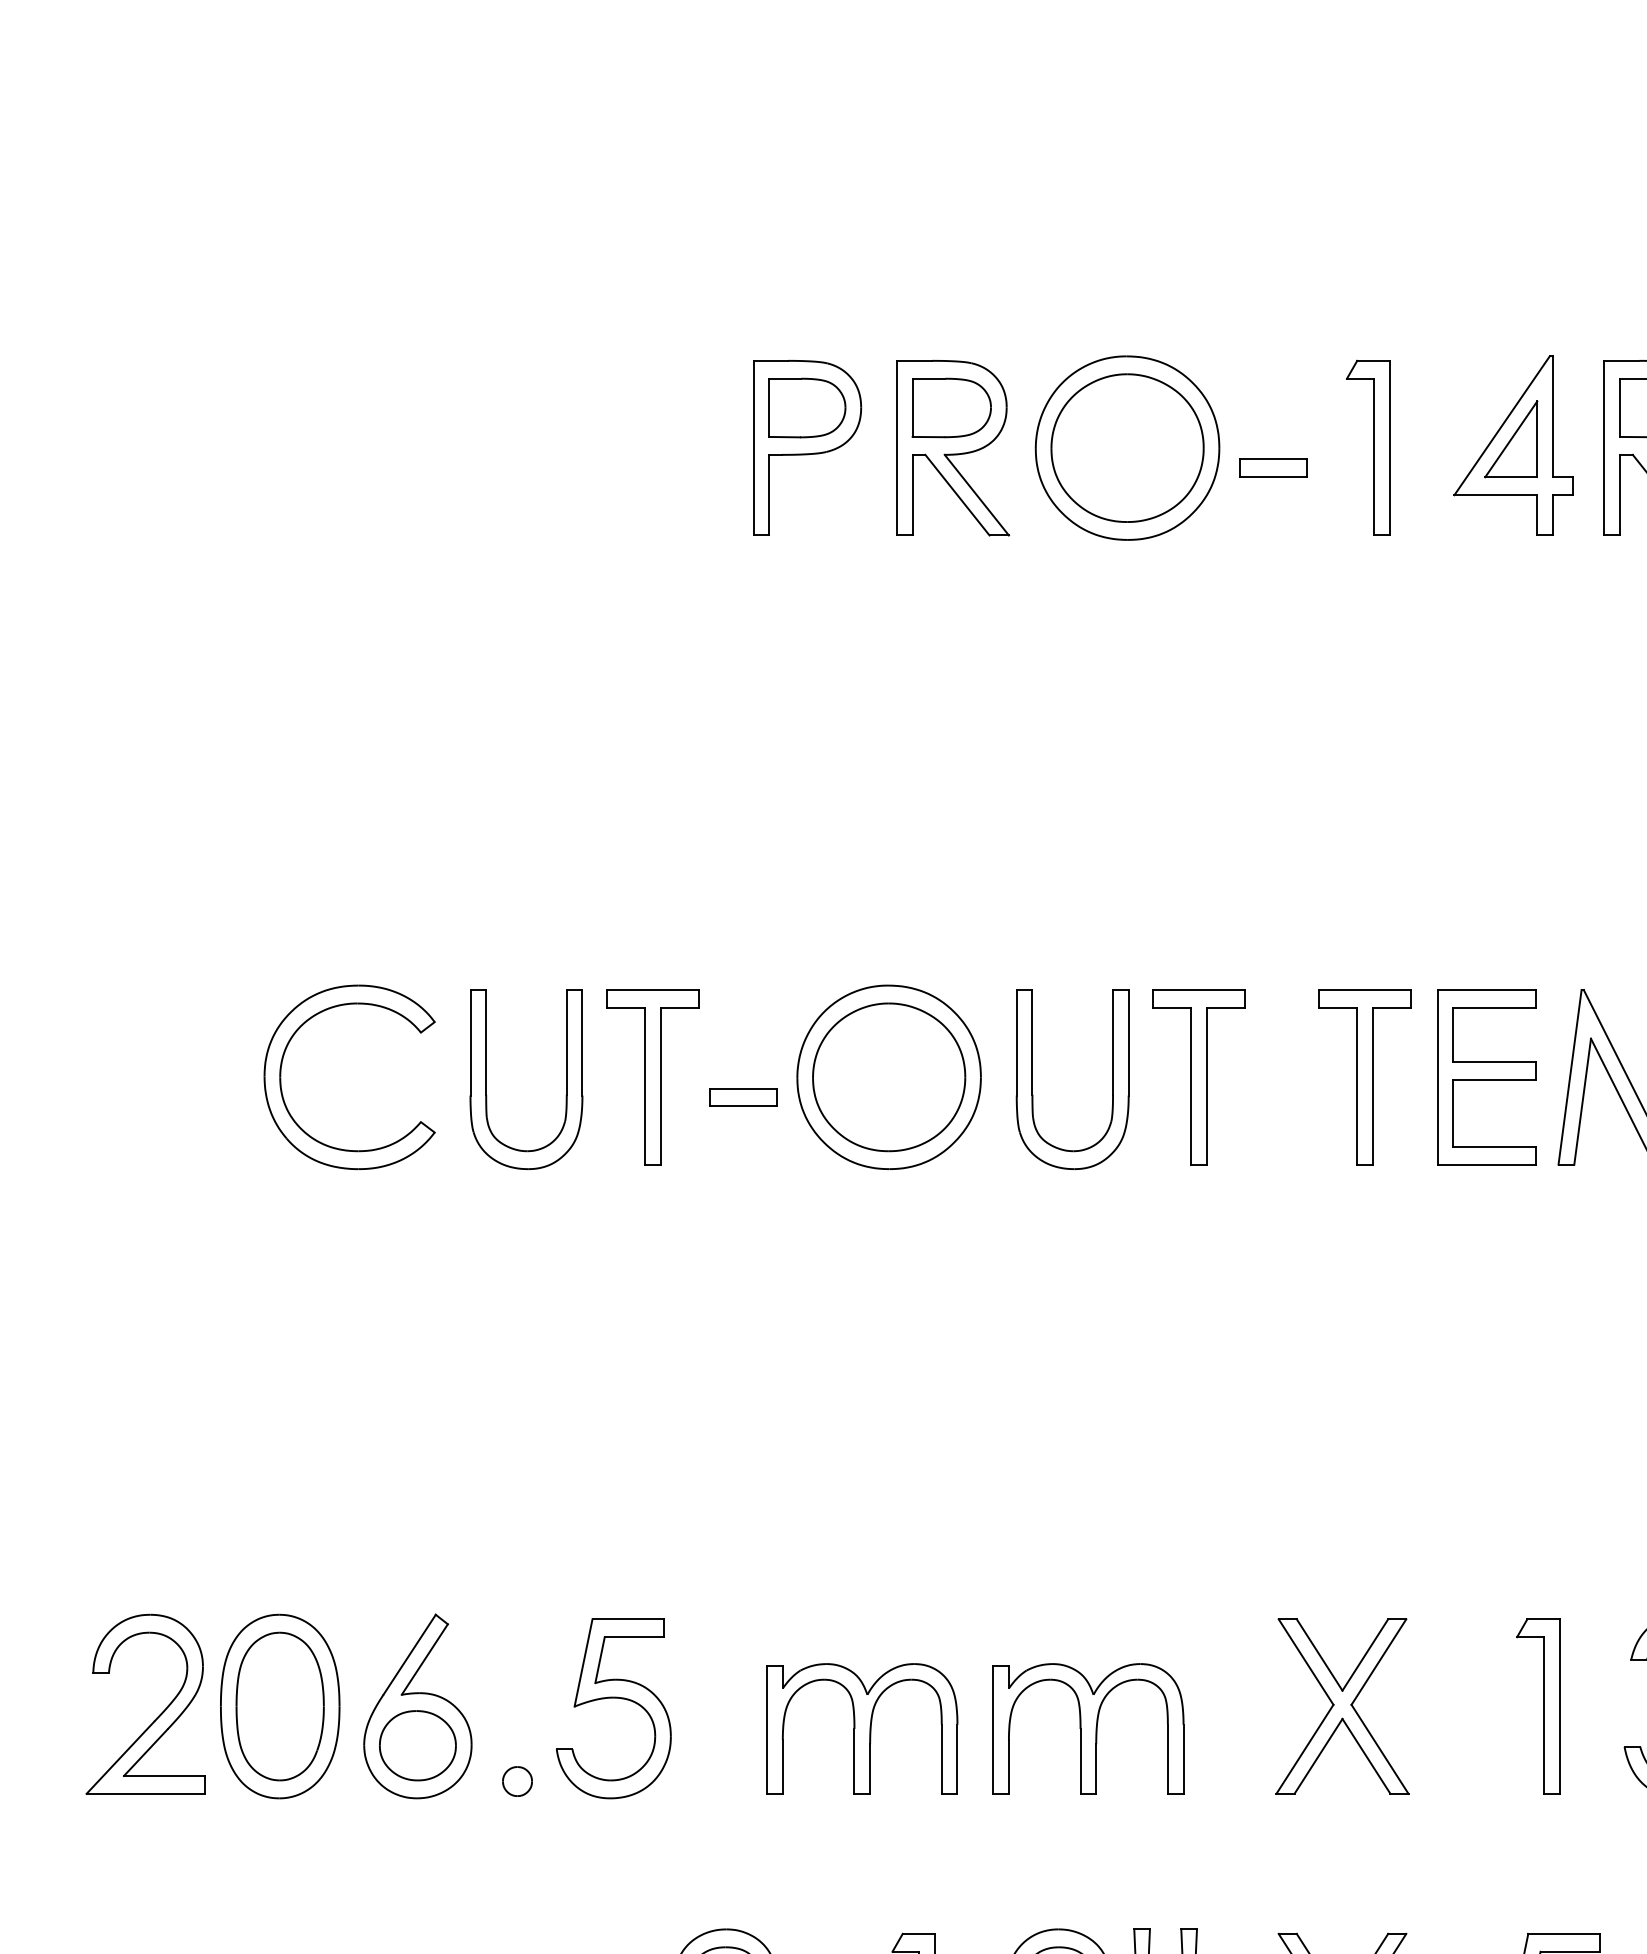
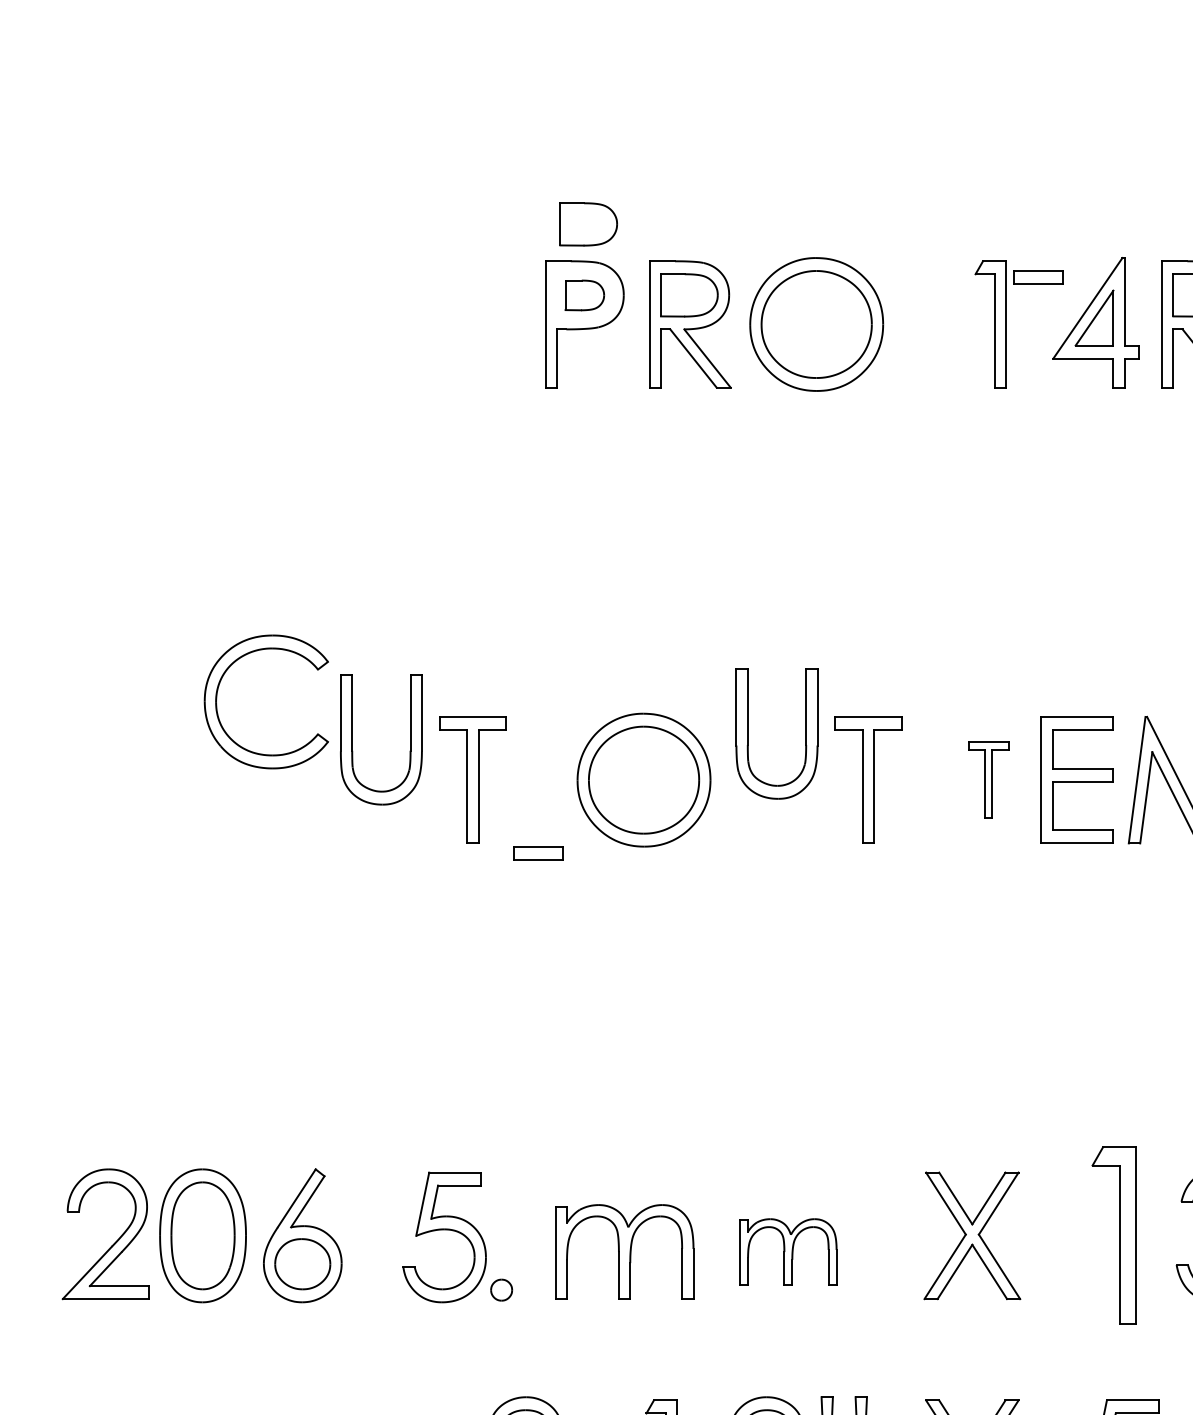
part: (812, 309) -> (588, 224), added
part: (807, 407) -> (584, 295), size x0.7
part: (1273, 467) -> (1038, 276), moved
part: (281, 1076) -> (217, 701), moved
part: (1364, 1077) -> (988, 780), size x0.6
part: (486, 1079) -> (352, 739), moved
part: (1032, 1079) -> (747, 733), moved
part: (743, 1097) -> (538, 853), moved
part: (1538, 1706) -> (1114, 1235), size x1.4
part: (1088, 1728) -> (788, 1251), size x0.7
part: (517, 1781) -> (501, 1290), moved

